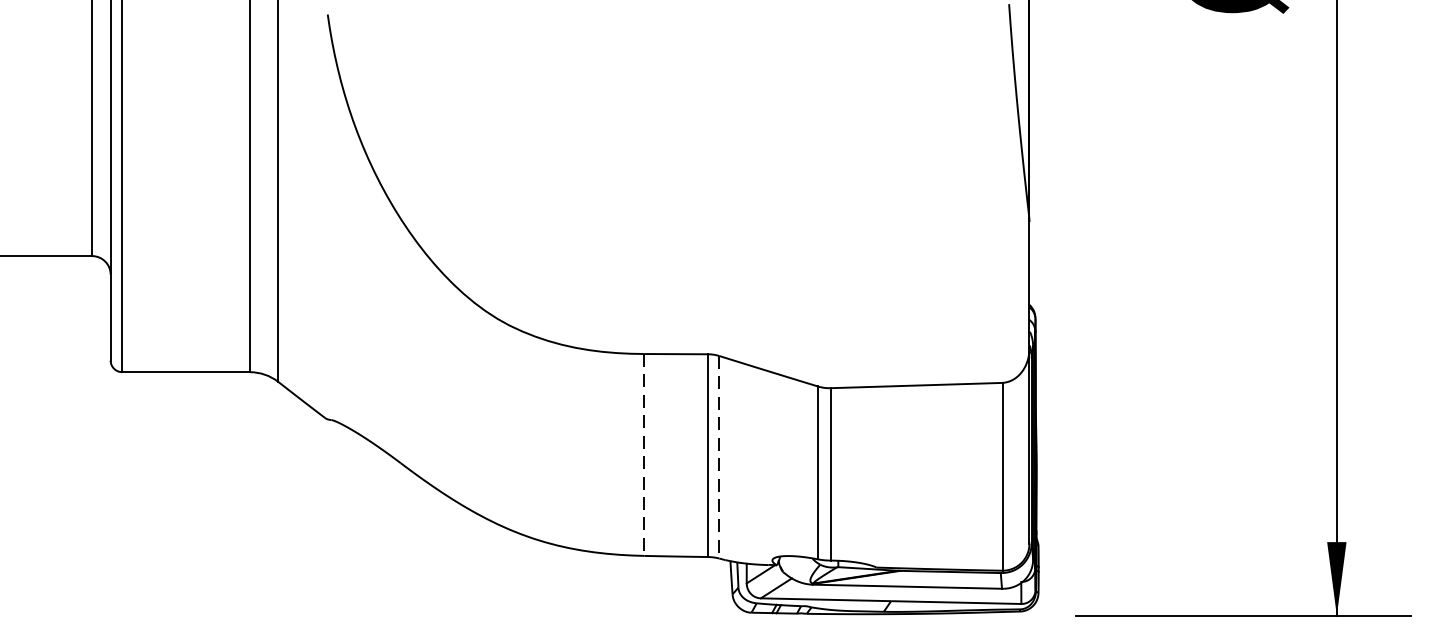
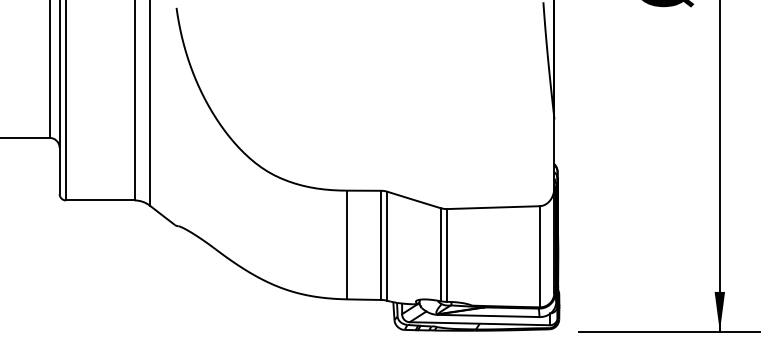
line: (643, 455) -> (346, 245), dashed -> solid
line: (719, 457) -> (387, 246), dashed -> solid

